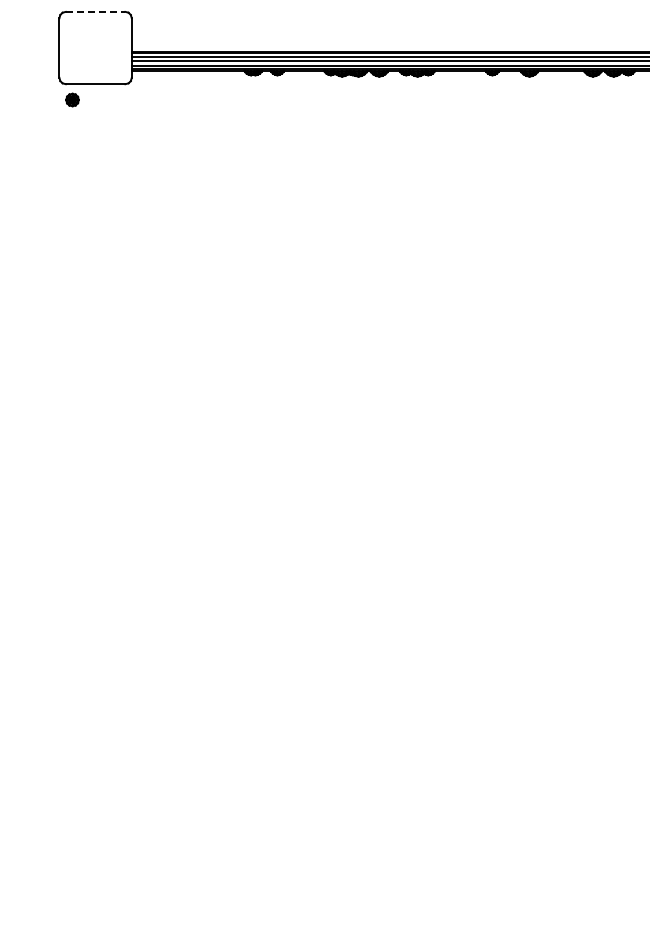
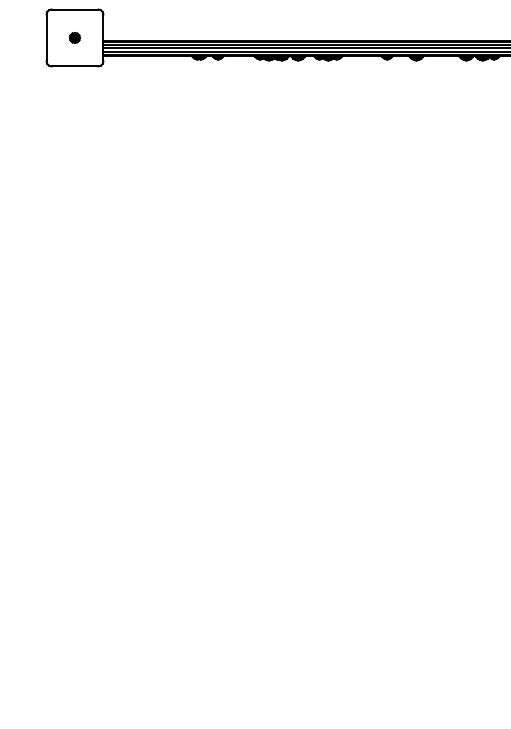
line: (95, 11) -> (74, 9), dashed -> solid
part: (72, 99) -> (74, 37), moved

